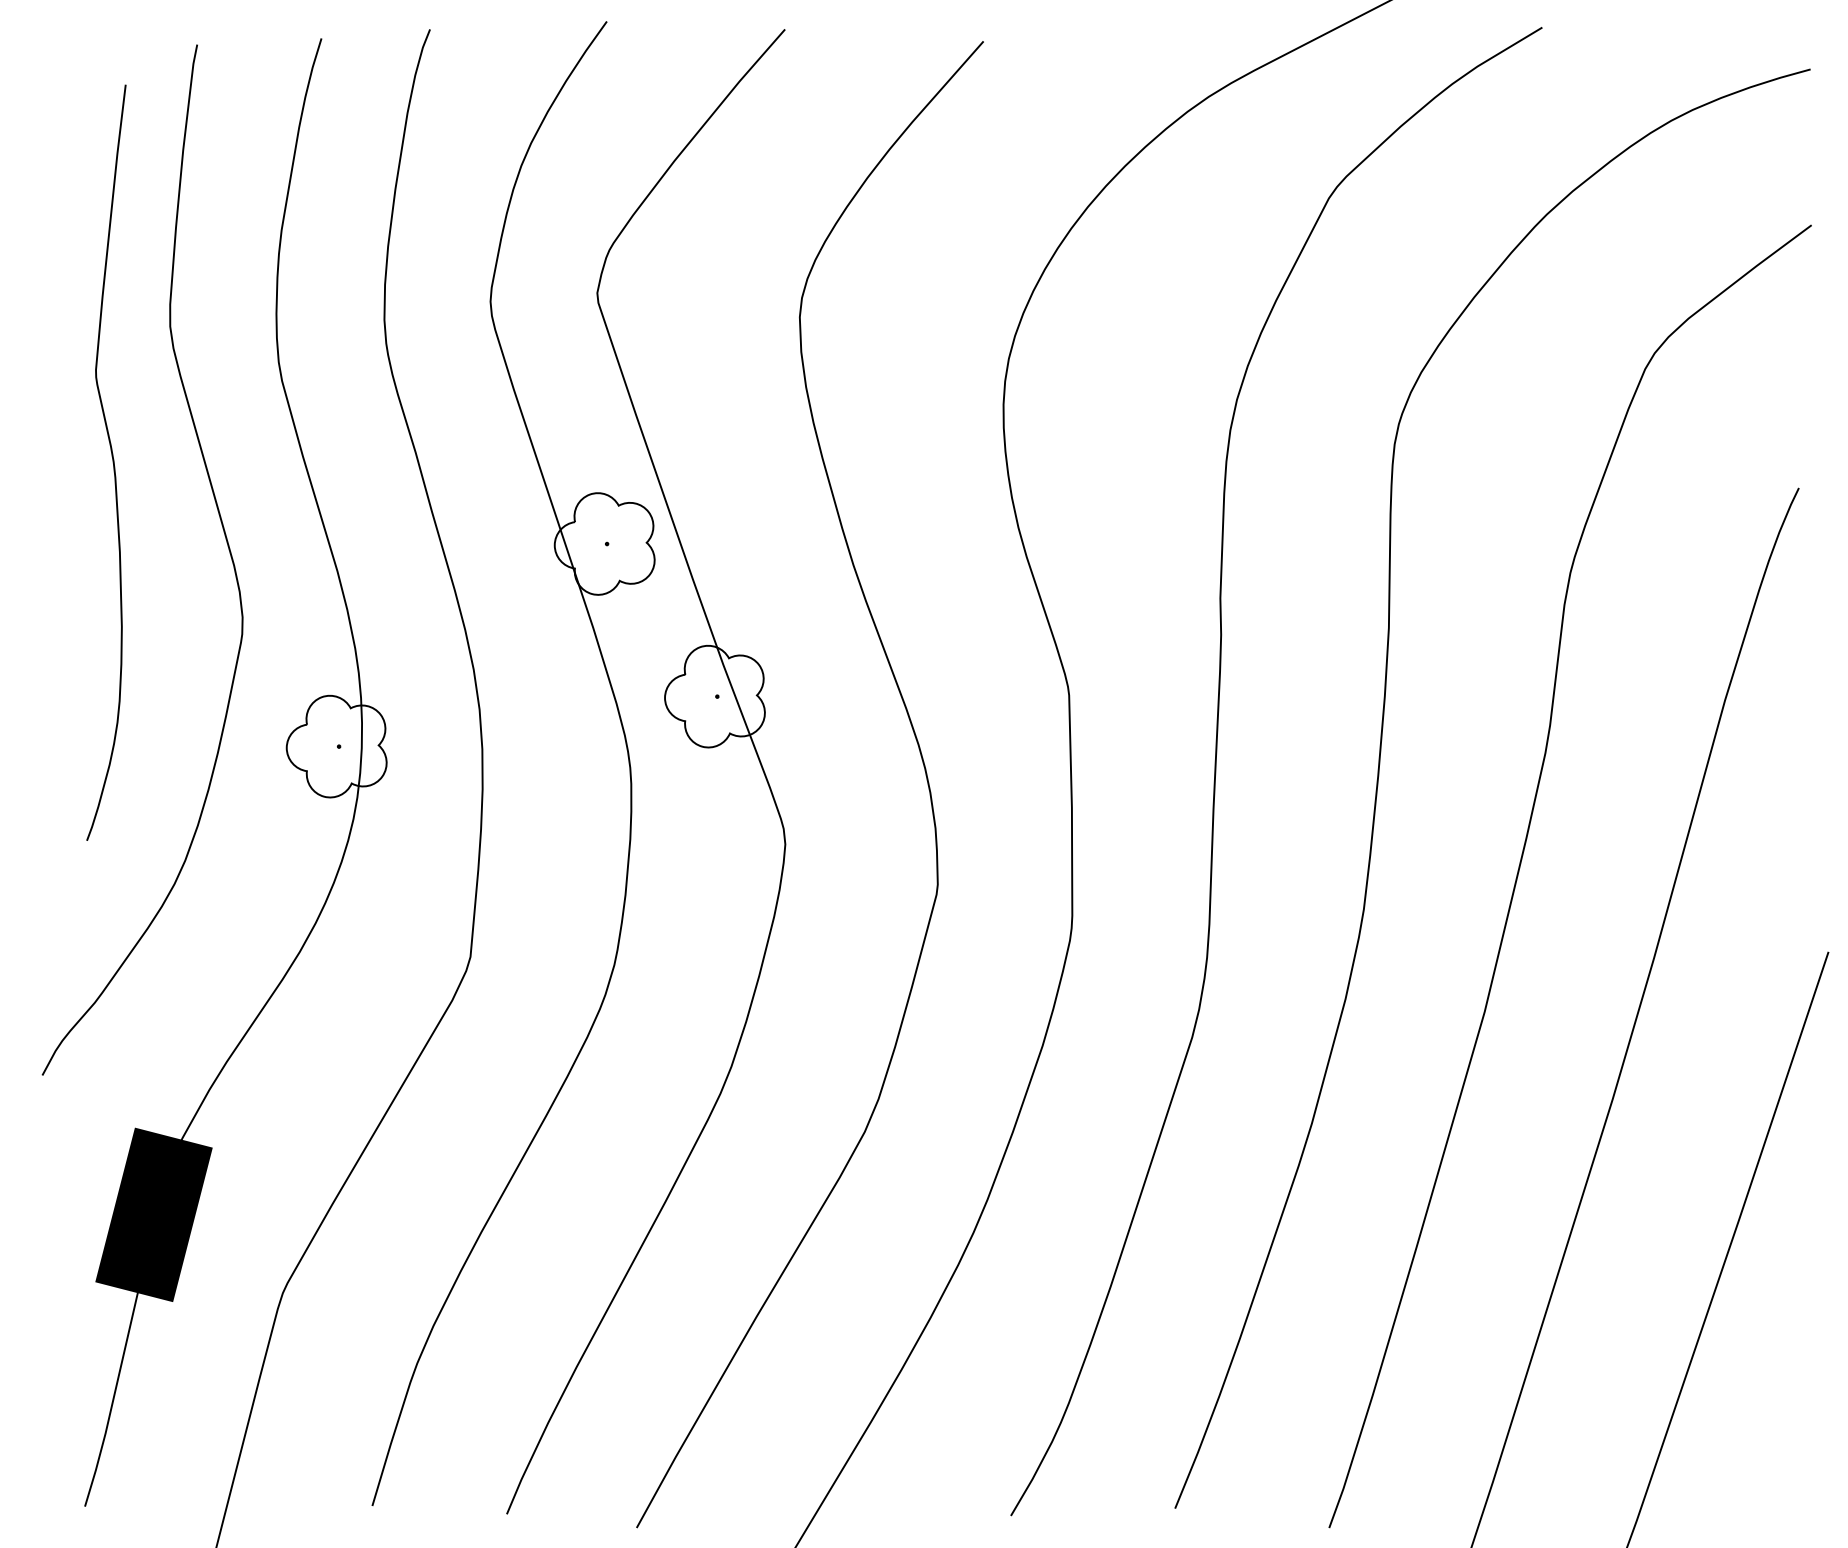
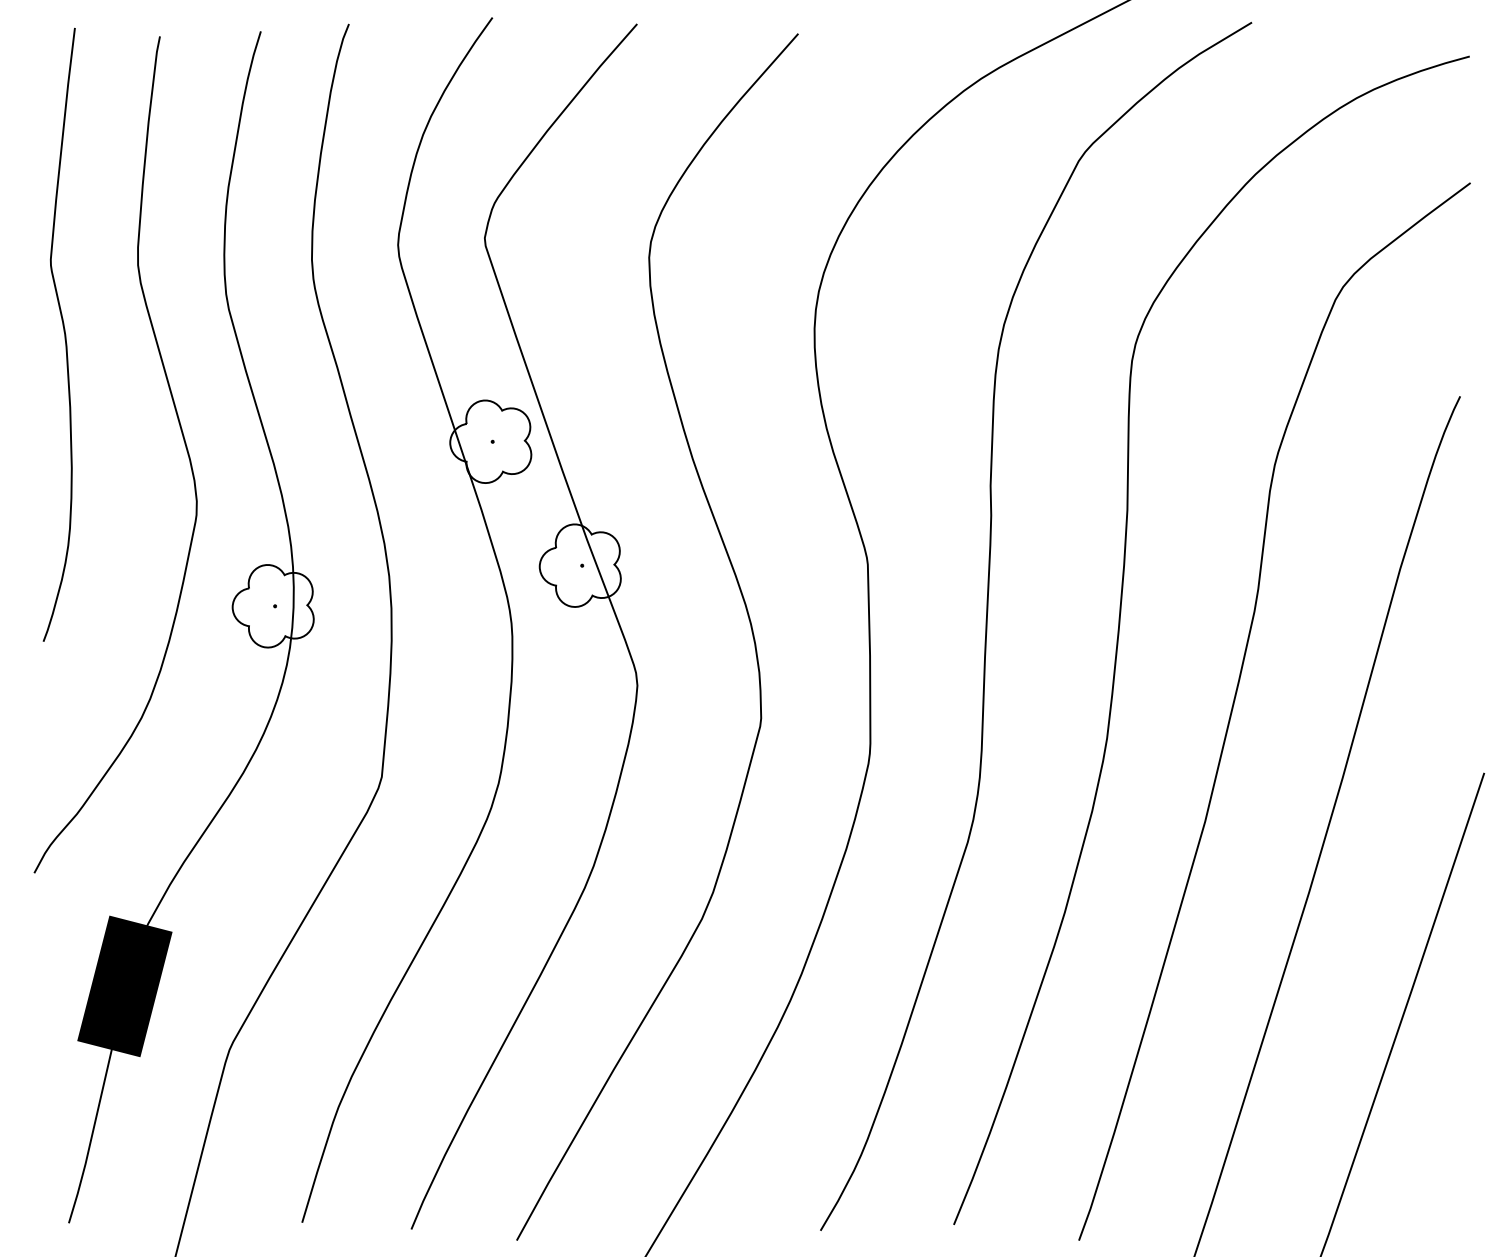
curve: (111, 458) -> (63, 331), moved

